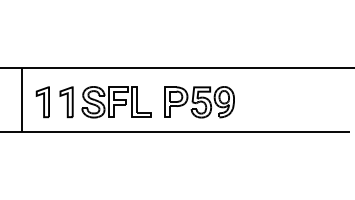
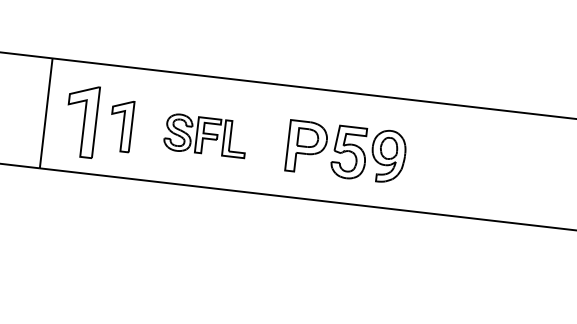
part: (42, 102) -> (80, 121), size x1.4
part: (116, 102) -> (205, 136), size x0.7

